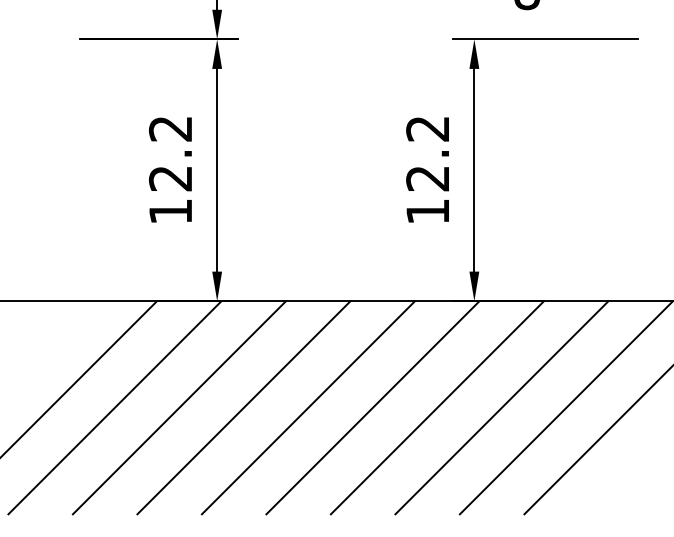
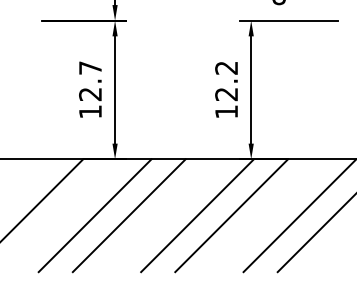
text: (170, 127) -> (90, 67), 12.2 -> 12.7
line: (114, 407) -> (60, 215), removed
line: (308, 407) -> (163, 215), removed
line: (501, 407) -> (265, 215), removed

